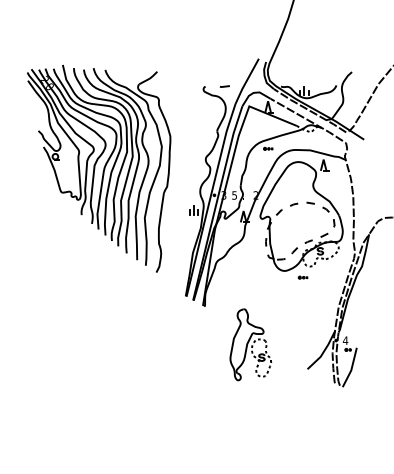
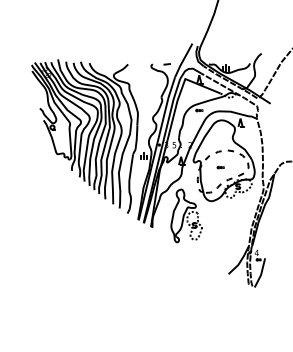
part: (99, 168) -> (85, 136), moved
part: (302, 277) -> (220, 167), moved
part: (250, 344) -> (186, 215), moved

